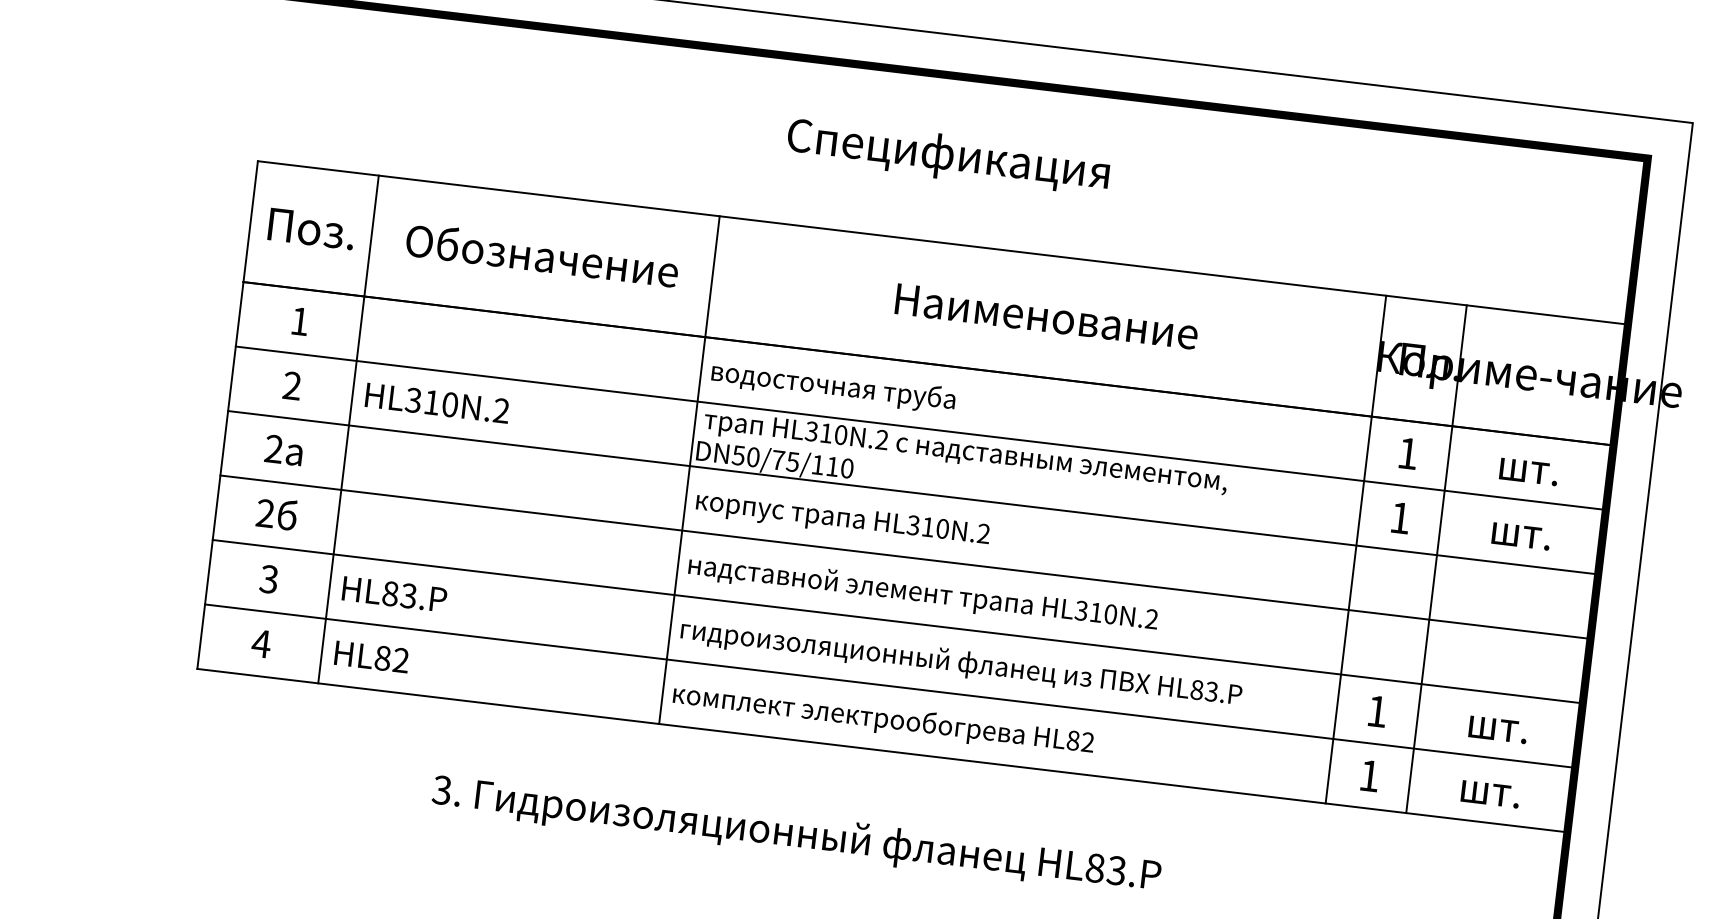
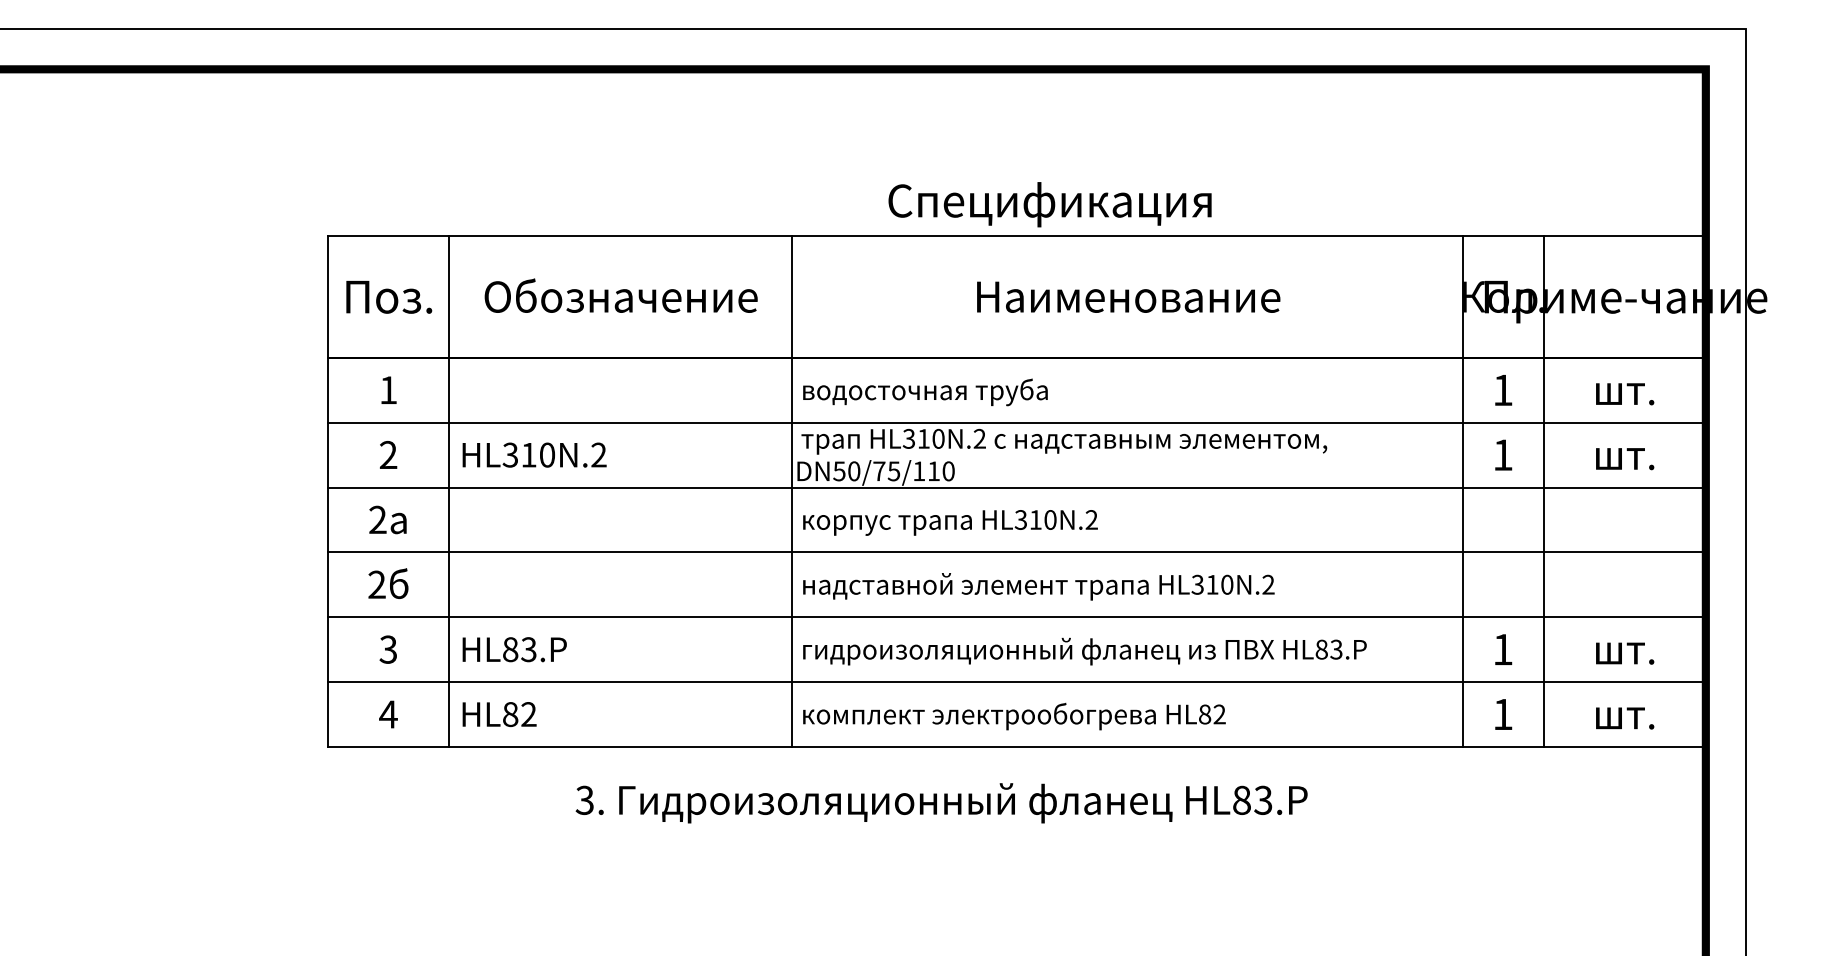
text: (947, 156) -> (1049, 204), moved
text: (796, 835) -> (941, 803), moved

